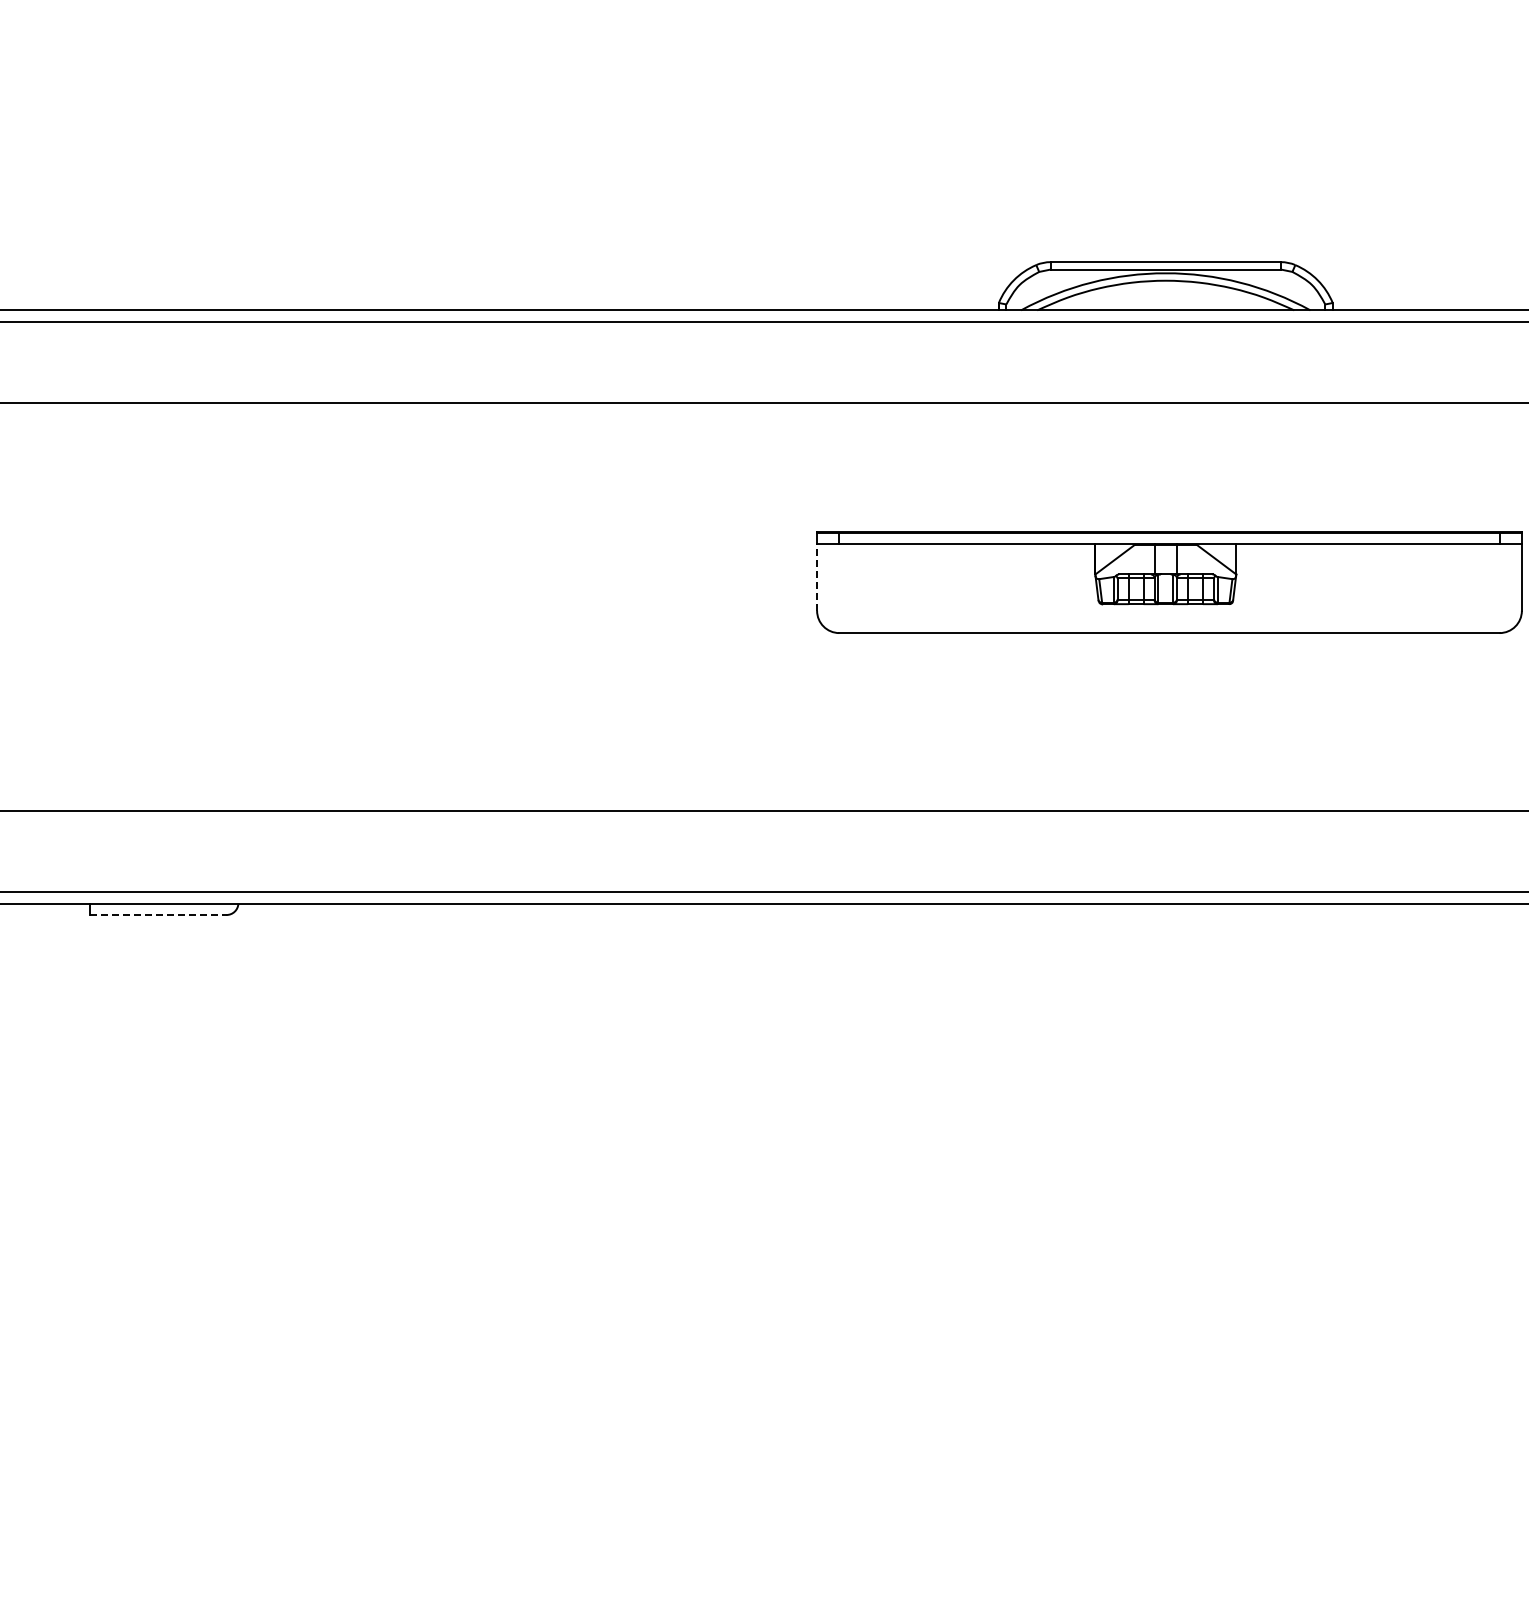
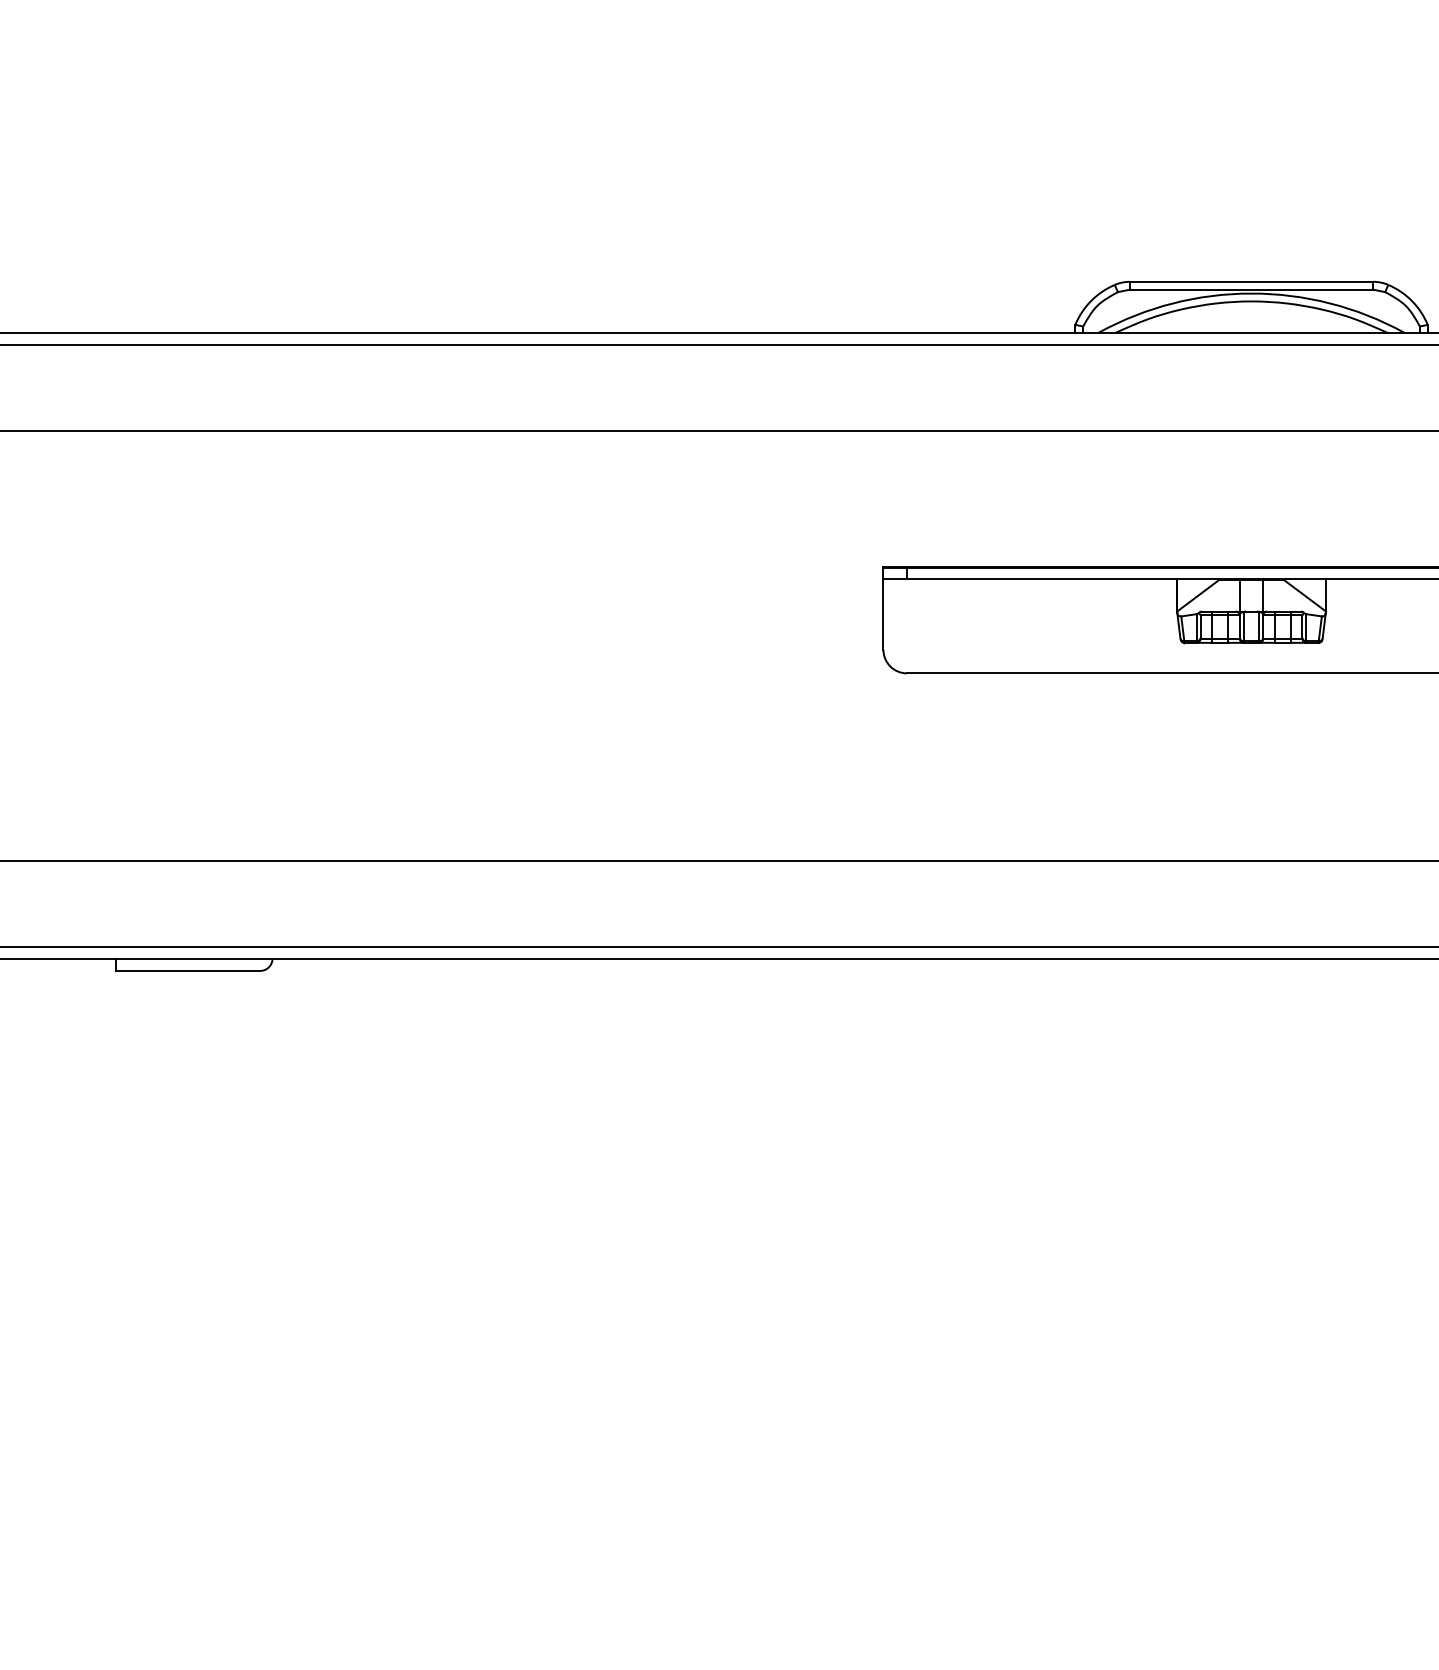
line: (817, 576) -> (883, 613), dashed -> solid
line: (158, 915) -> (188, 971), dashed -> solid

